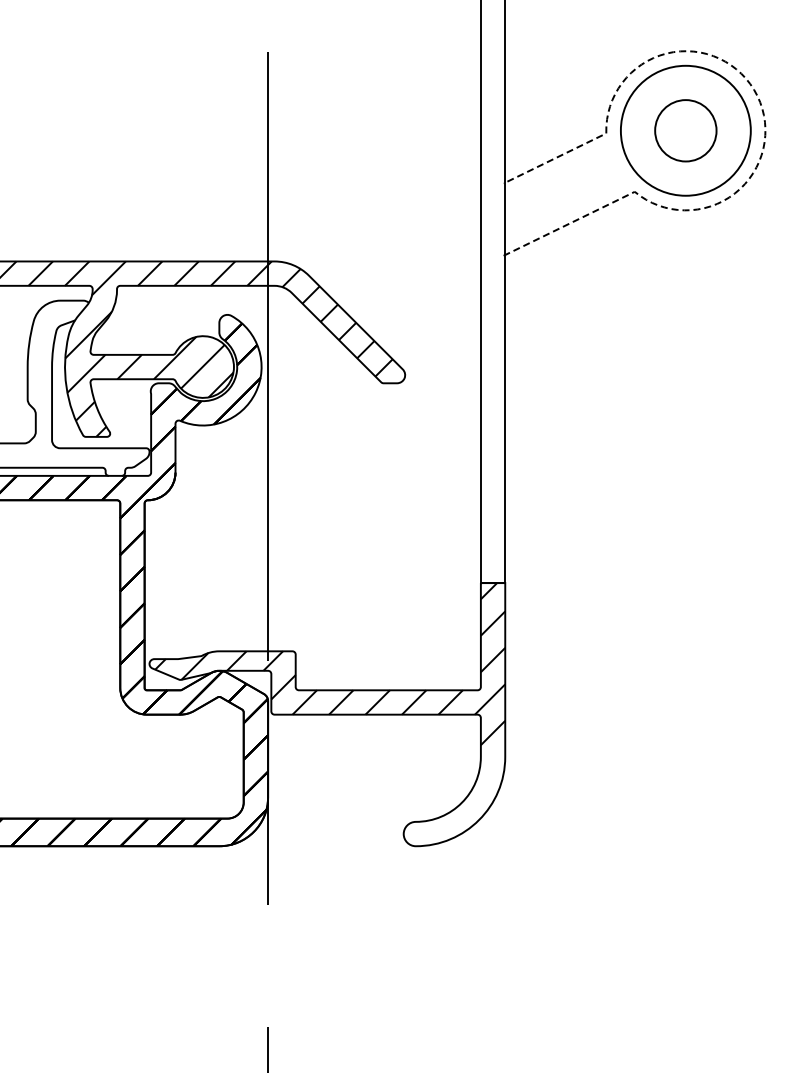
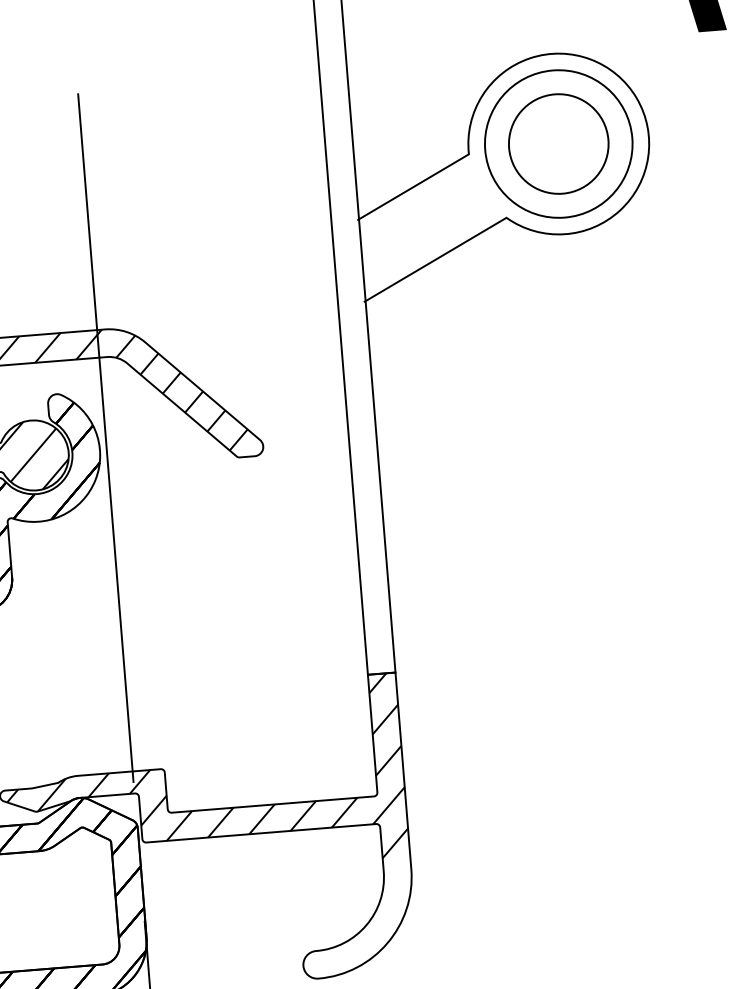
line: (762, 108) -> (643, 111), dashed -> solid
circle: (685, 130) -> (558, 143), size x1.43

